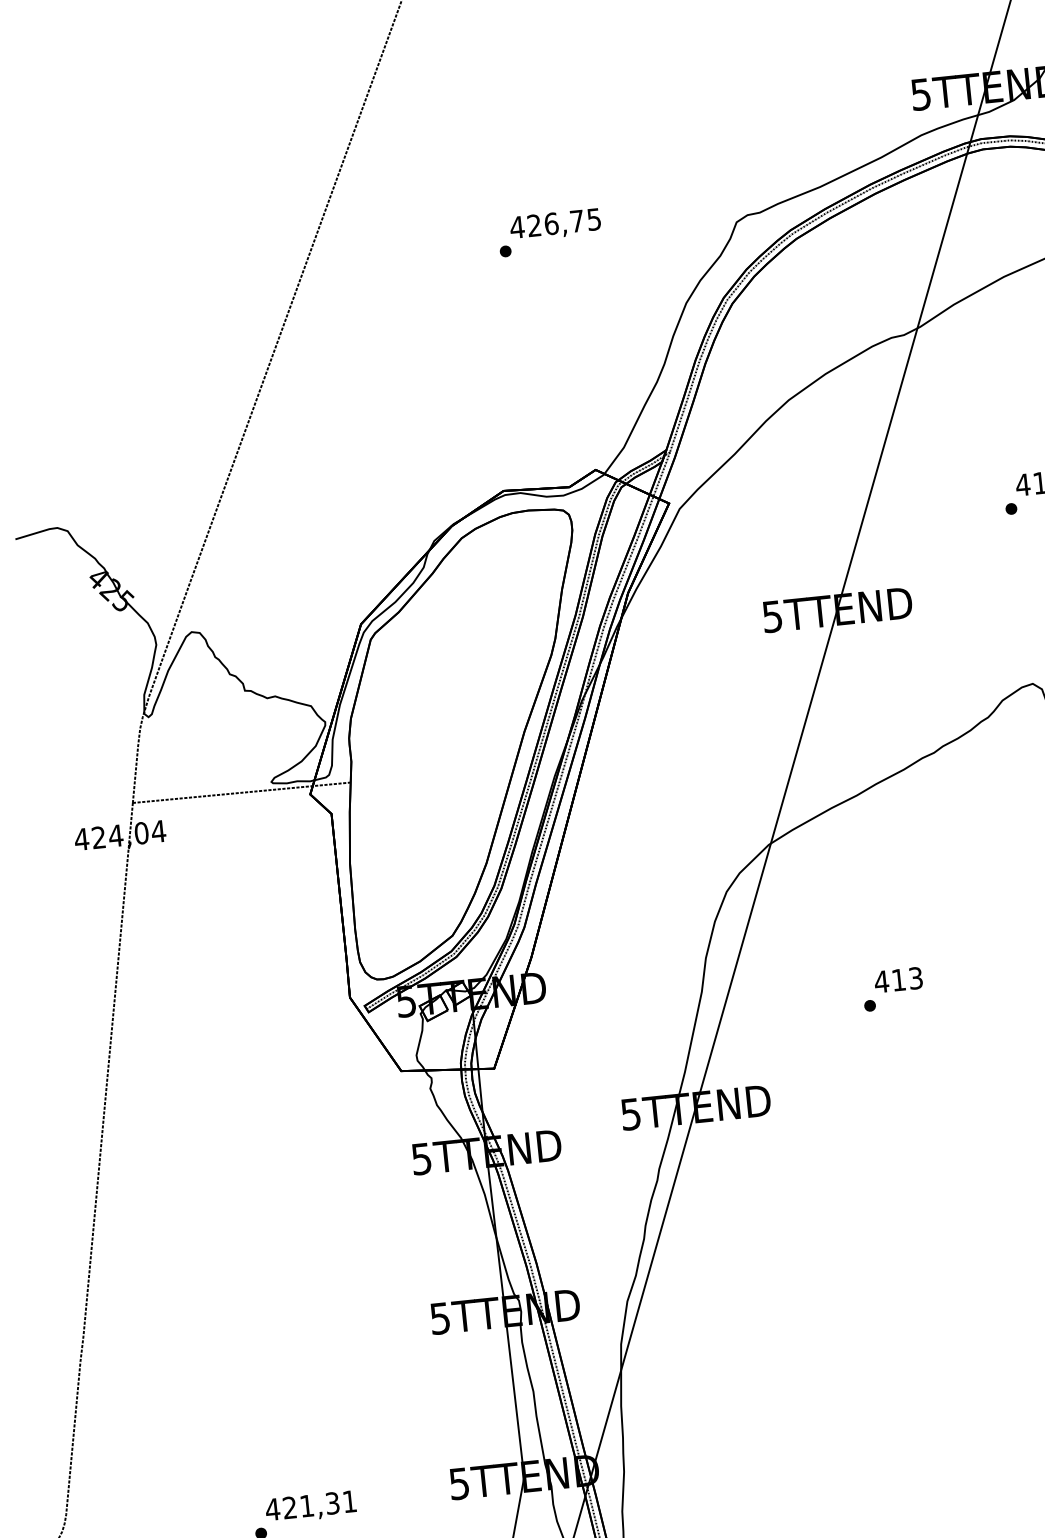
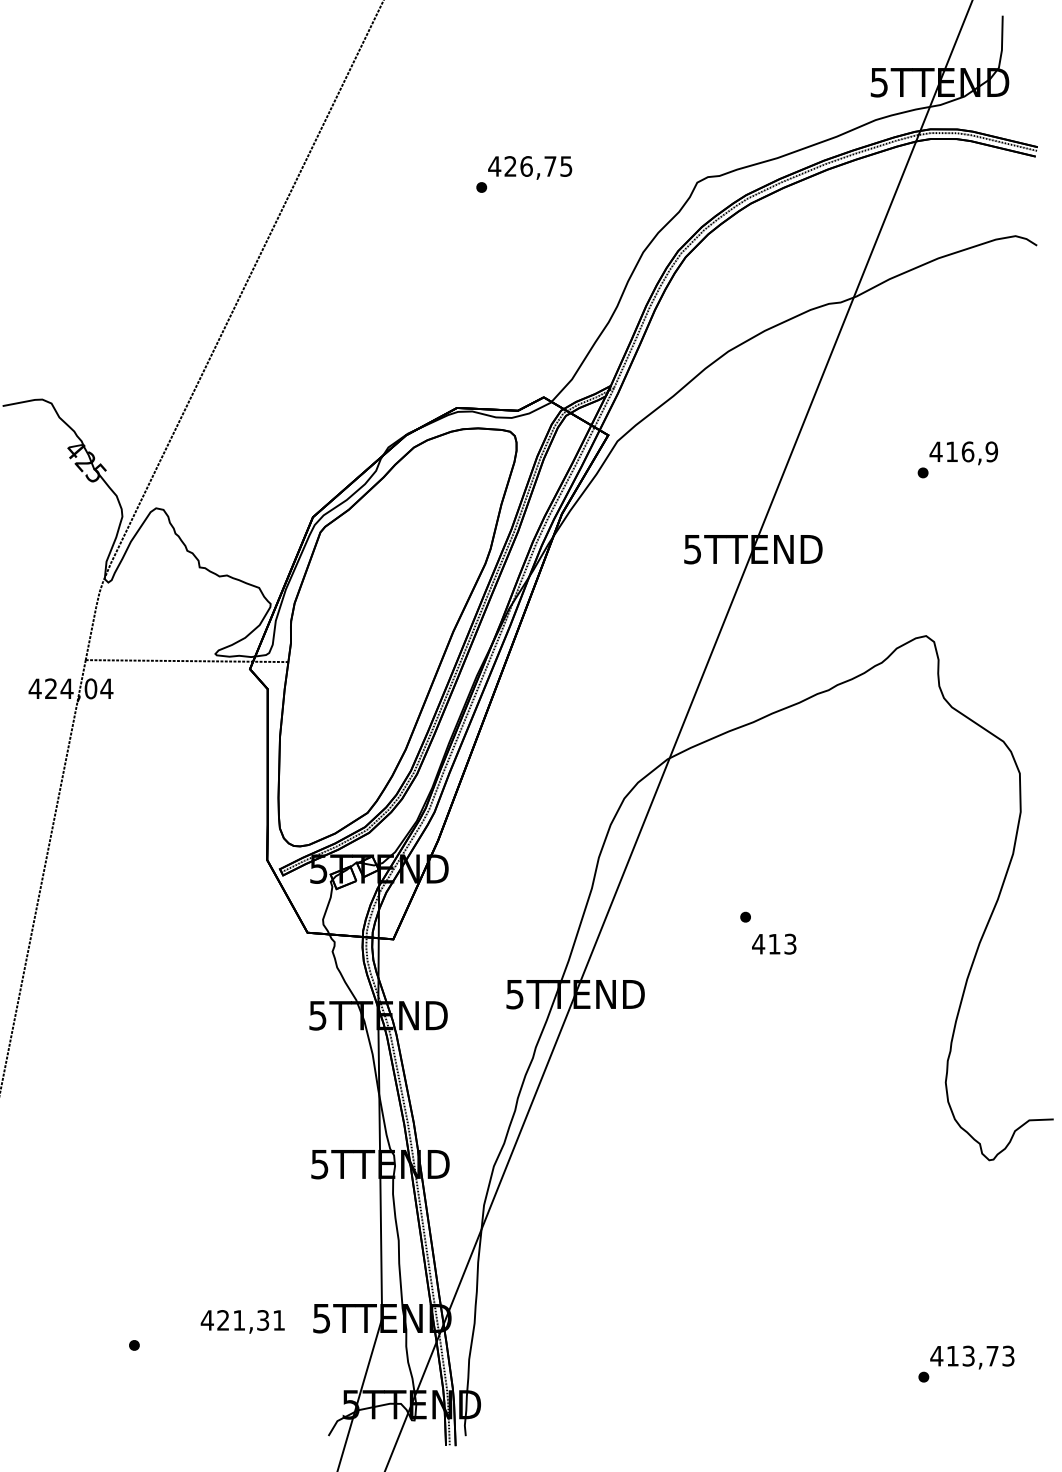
text: (898, 979) -> (774, 943), moved
text: (310, 1506) -> (242, 1321), moved

